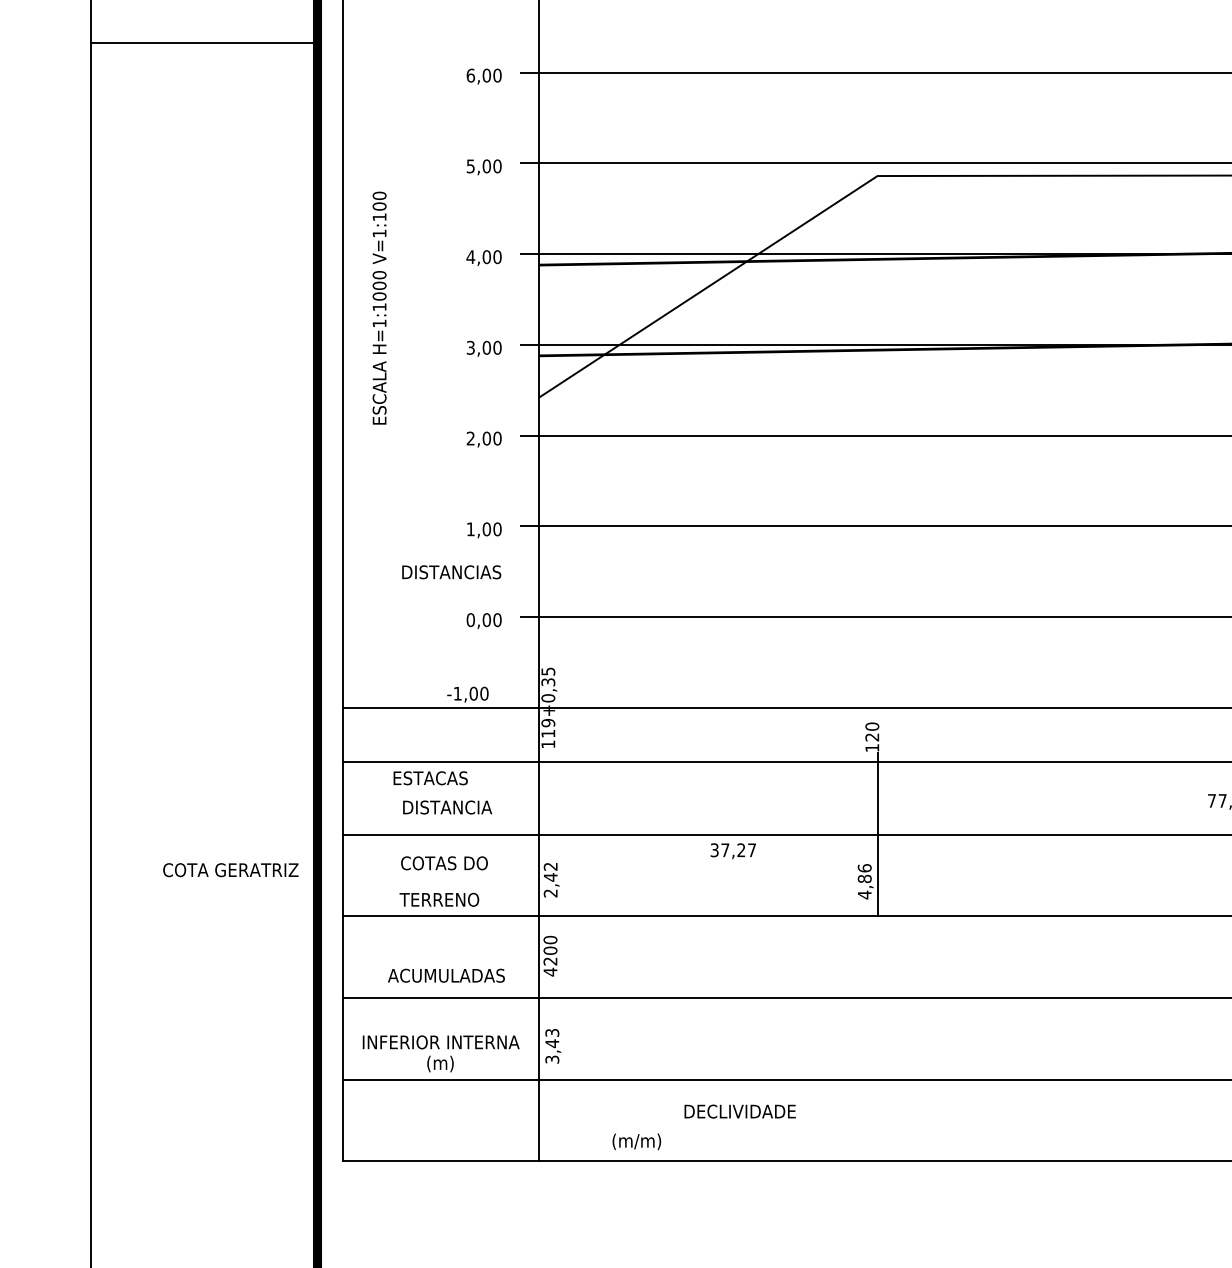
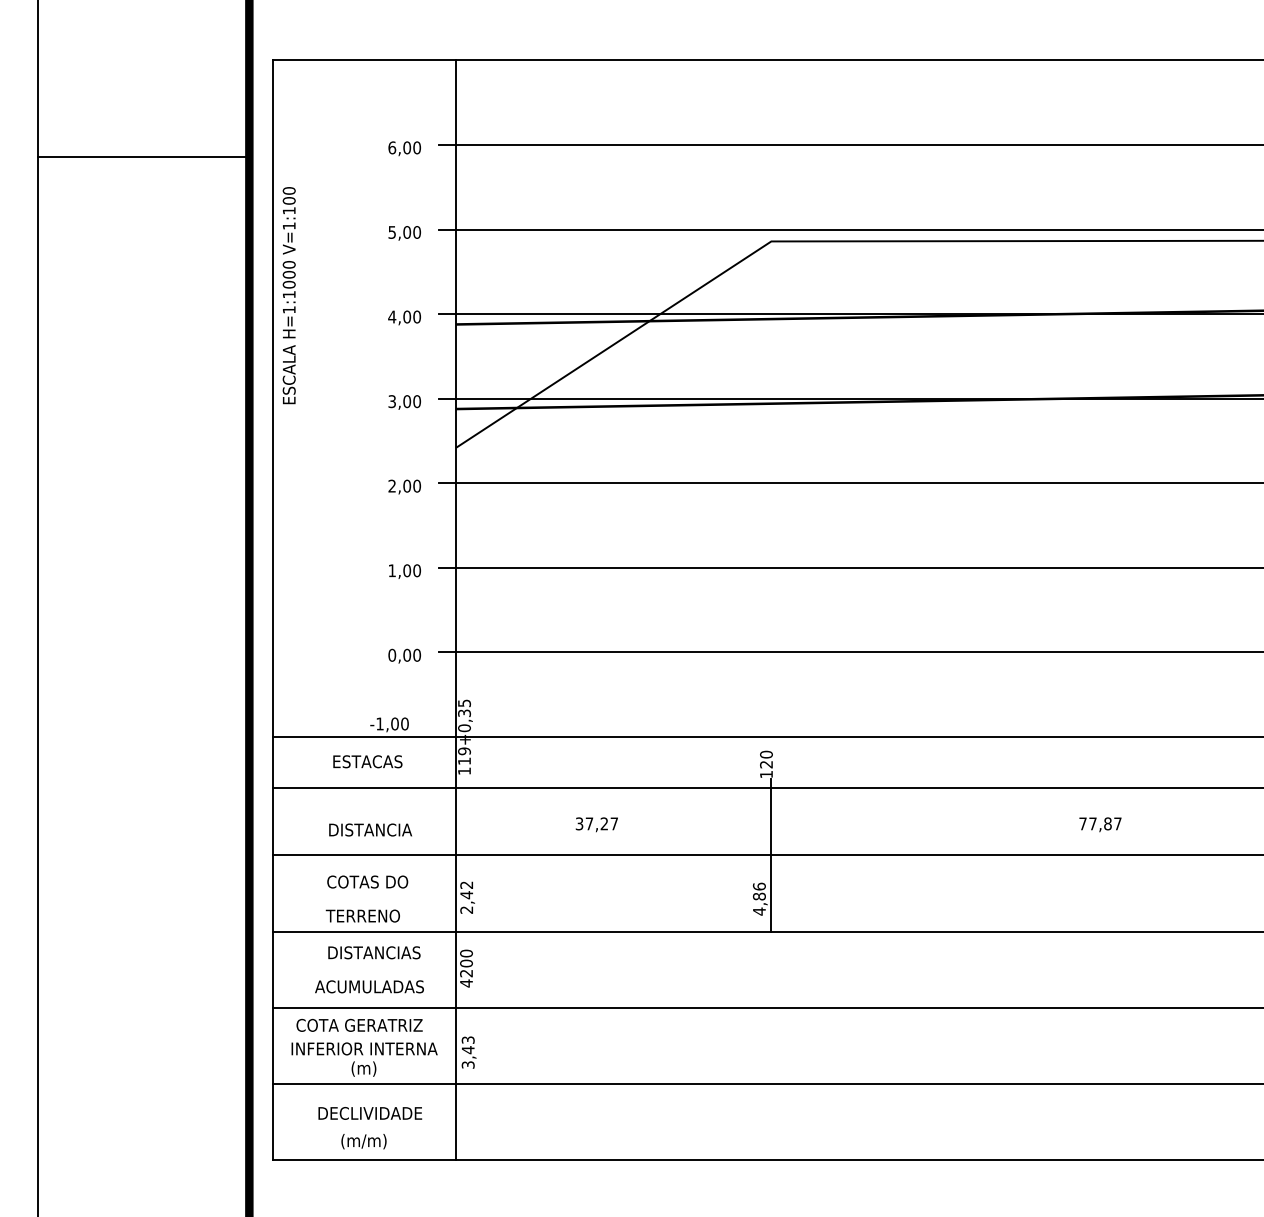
line: (203, 43) -> (143, 157), moved
text: (378, 308) -> (288, 295), moved
text: (451, 571) -> (374, 952), moved
text: (430, 777) -> (367, 761), moved
text: (732, 850) -> (596, 824), moved
text: (230, 869) -> (359, 1024), moved
text: (740, 1111) -> (370, 1113), moved
text: (636, 1141) -> (363, 1141), moved

